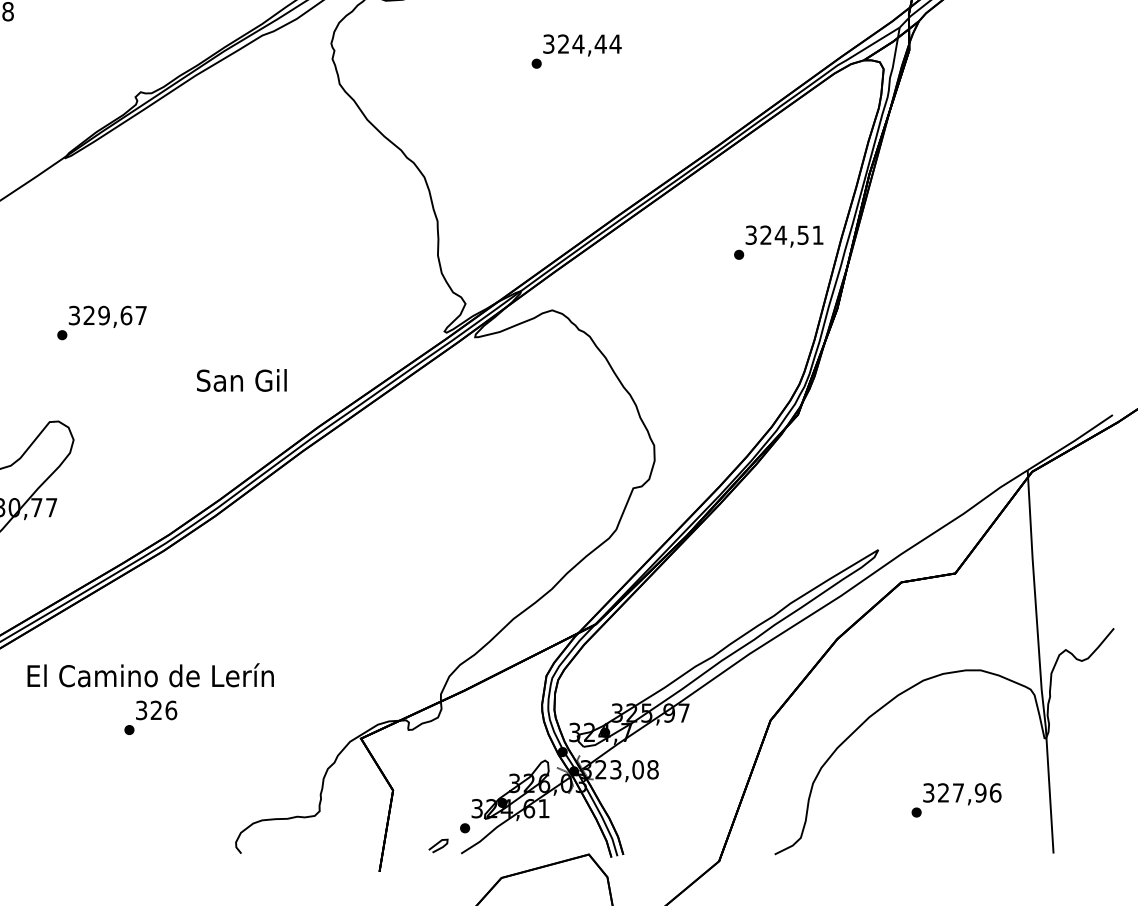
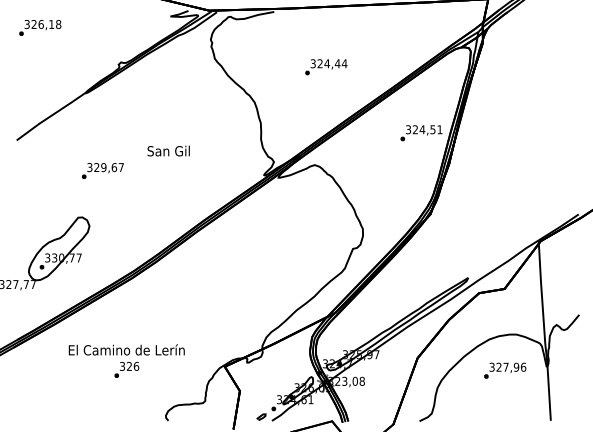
text: (577, 52) -> (326, 67), moved
text: (241, 379) -> (168, 150), moved
text: (150, 697) -> (126, 360), moved
text: (957, 799) -> (505, 370), moved

